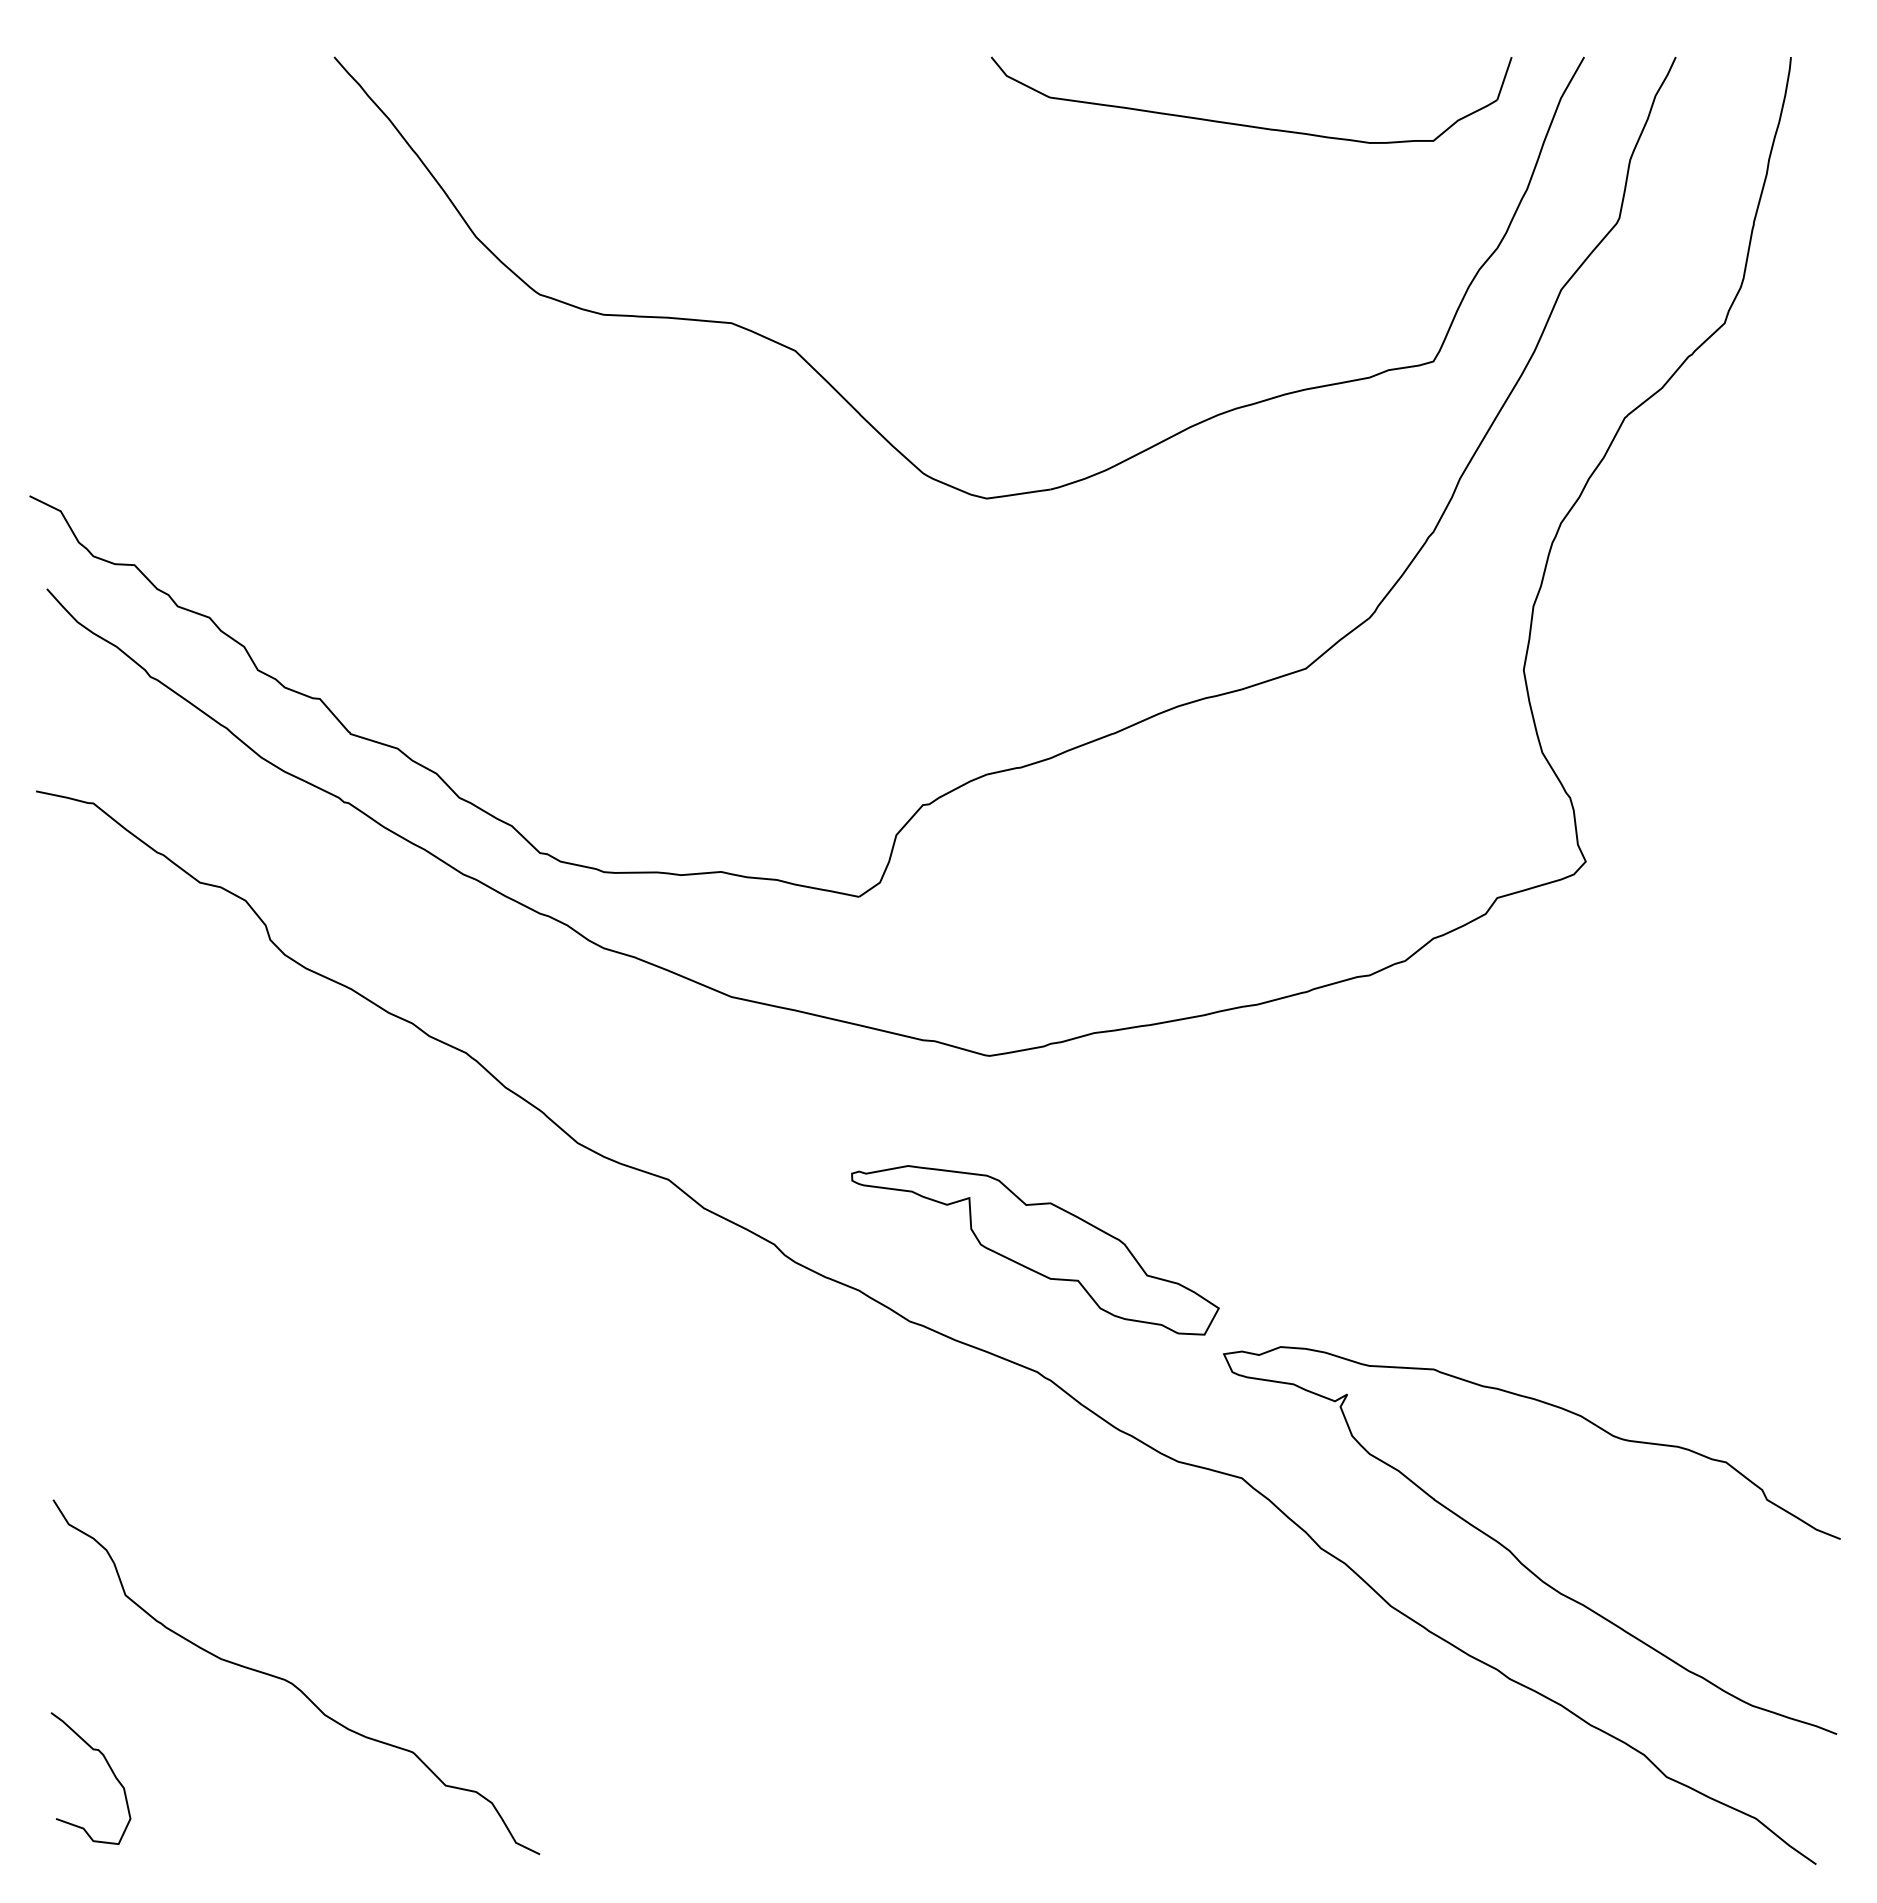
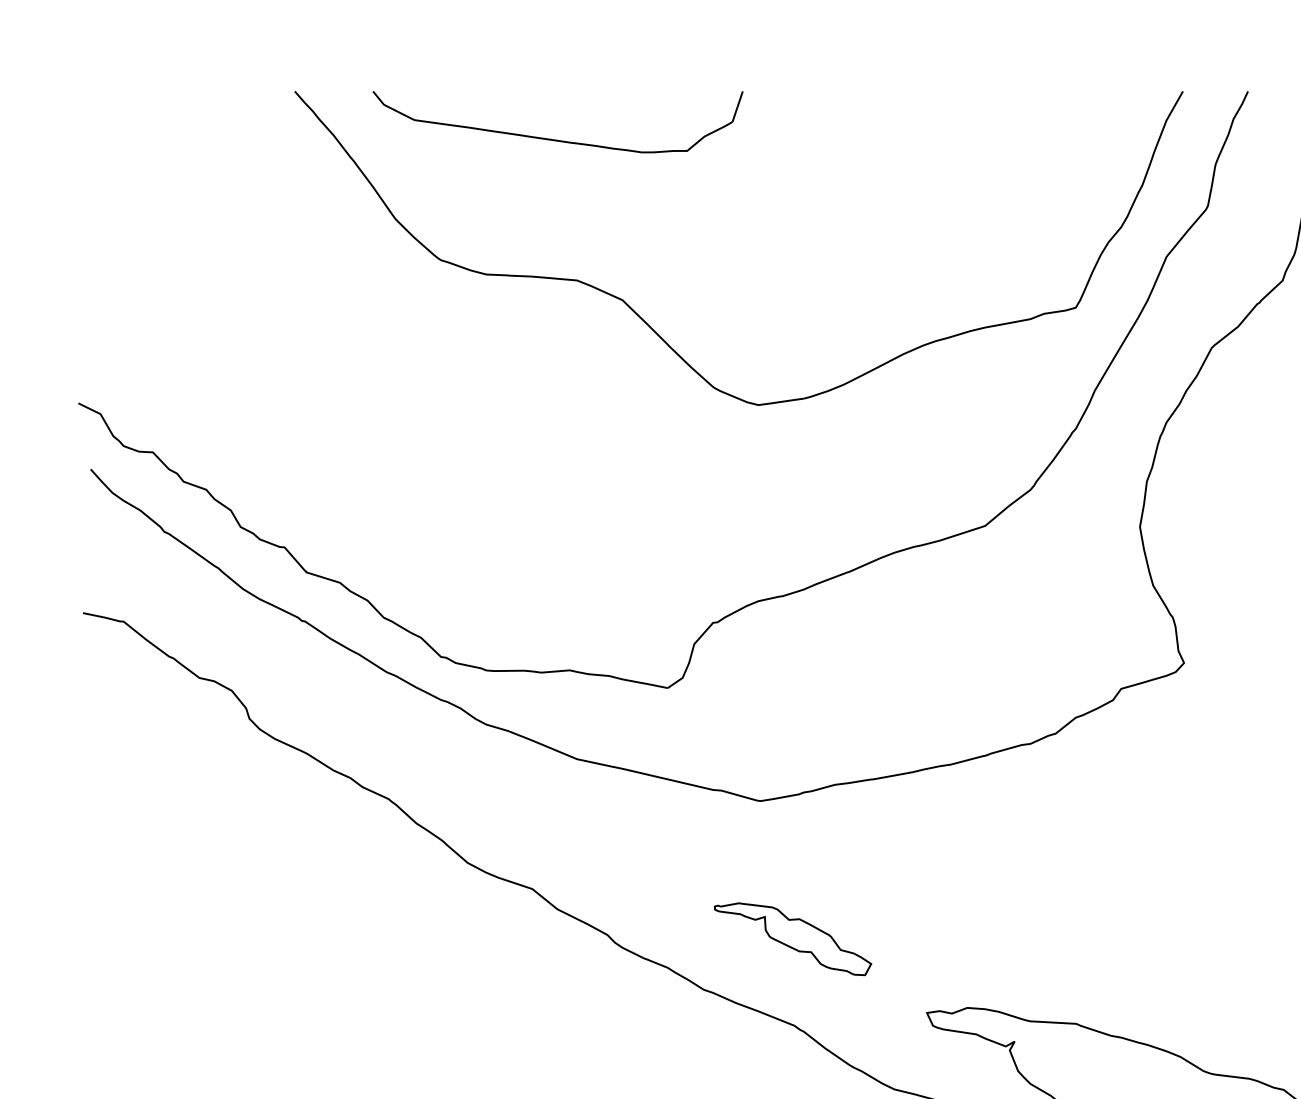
part: (1245, 124) -> (553, 139), moved
part: (1035, 1250) -> (793, 939), size x0.6

